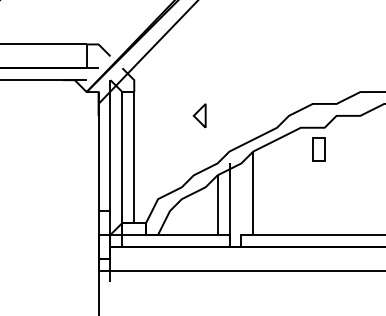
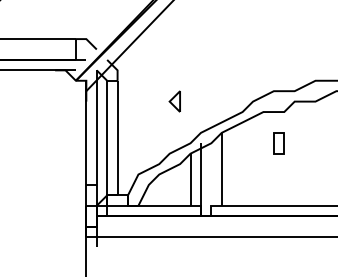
part: (318, 149) -> (278, 143), moved

